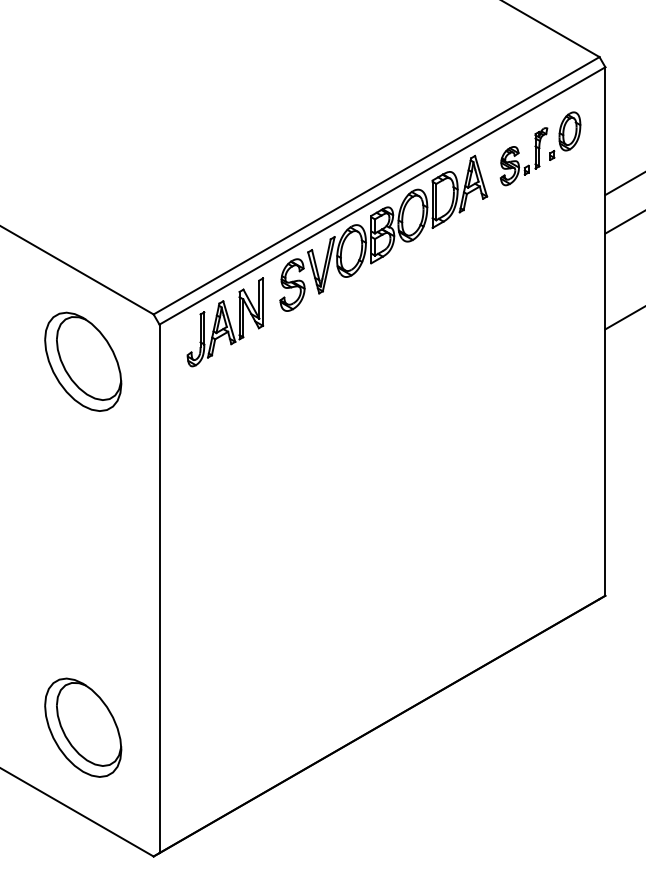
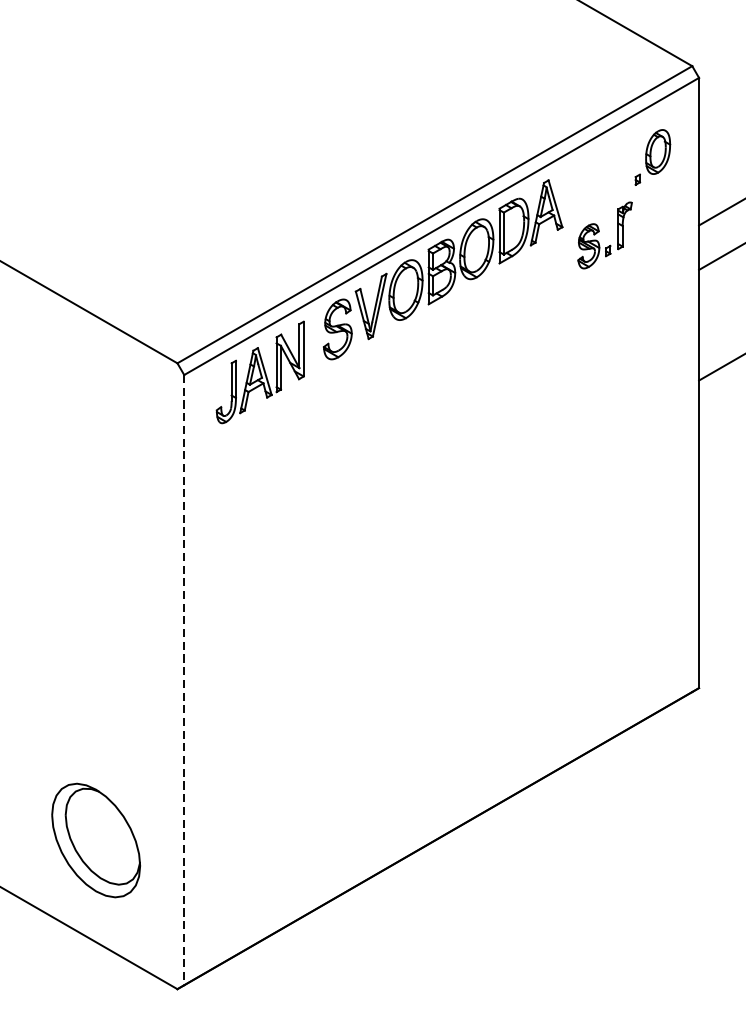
part: (523, 156) -> (604, 235), moved
part: (83, 361) -> (96, 417), removed
line: (159, 589) -> (184, 680), solid -> dashed

